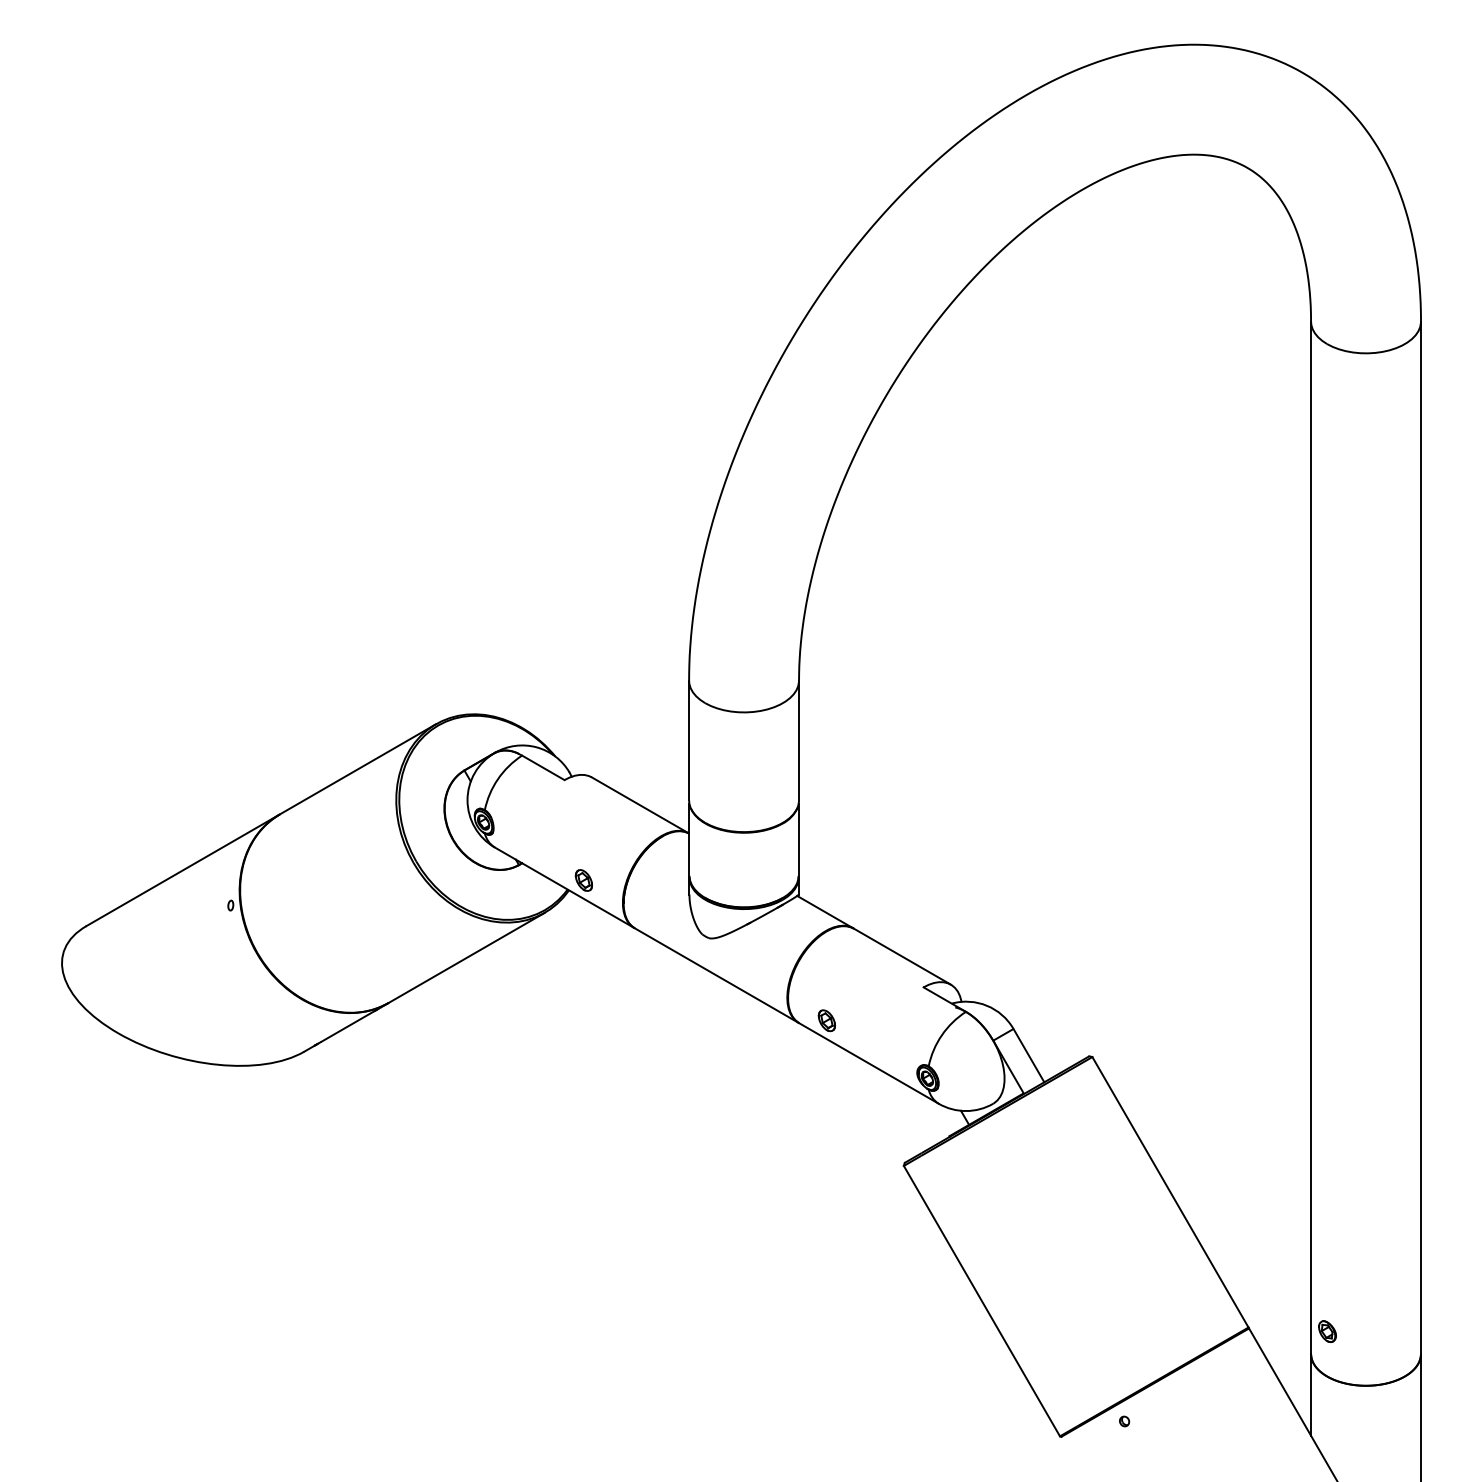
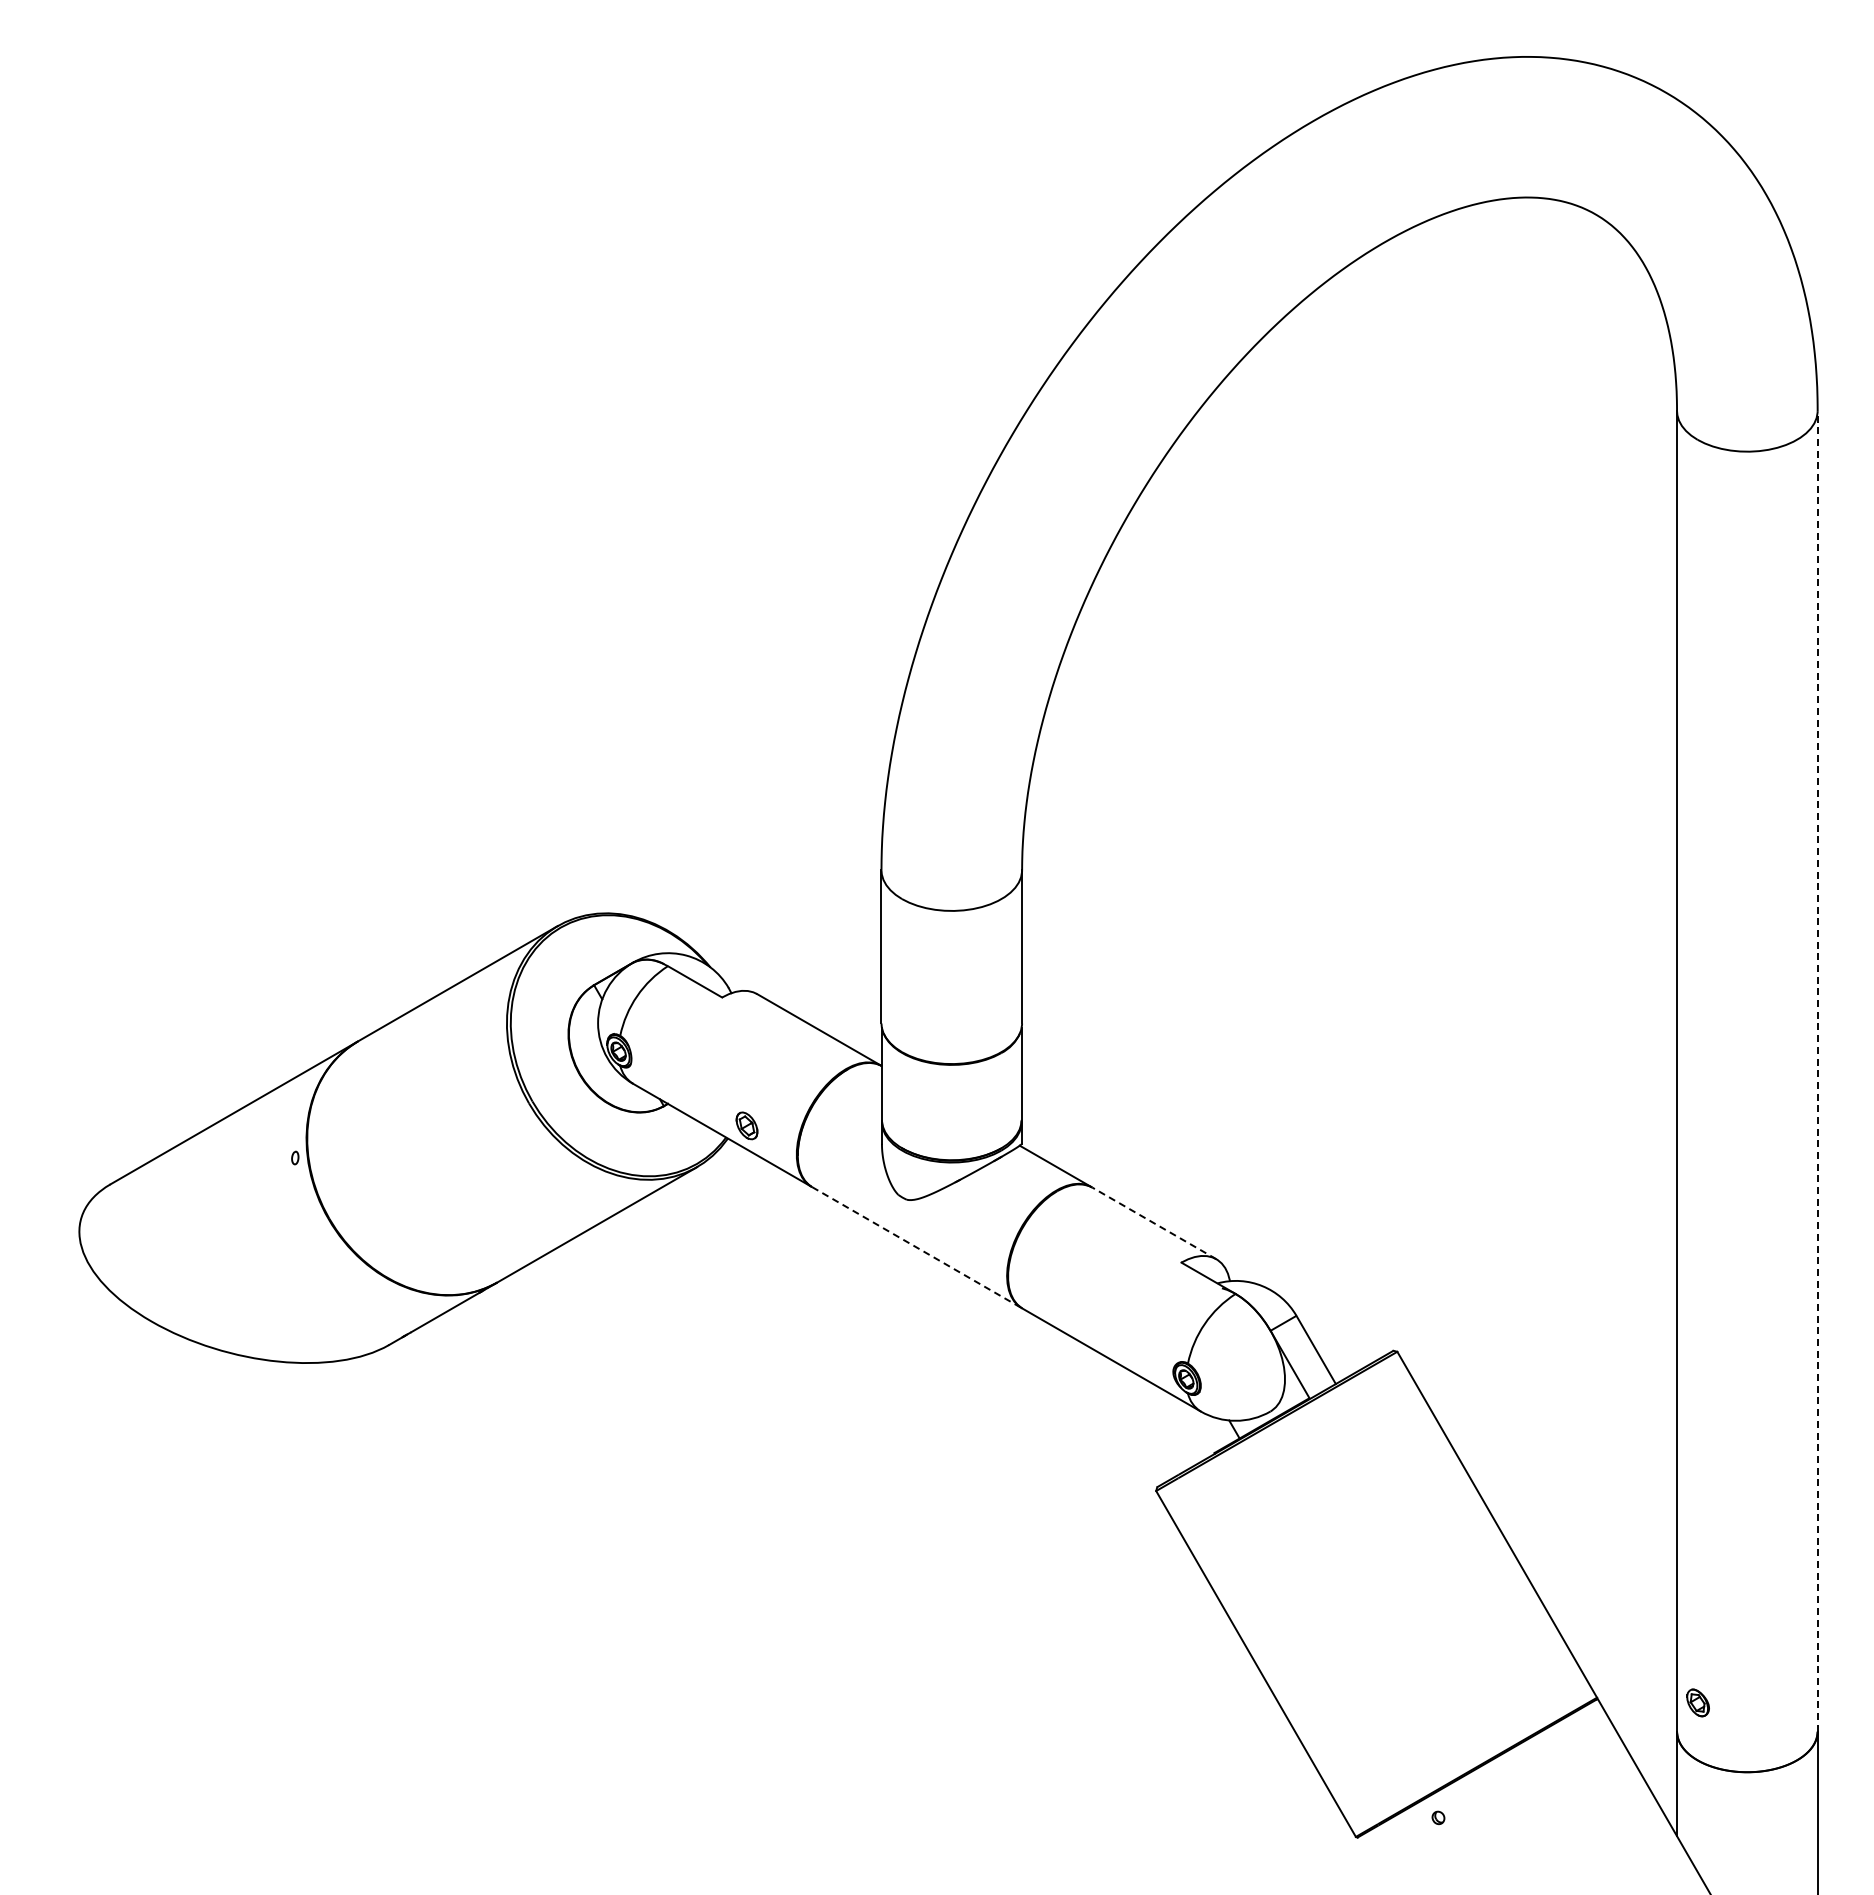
line: (1420, 837) -> (1817, 1070), solid -> dashed
line: (902, 956) -> (1154, 1223), solid -> dashed
line: (716, 975) -> (916, 1247), solid -> dashed
part: (826, 1020) -> (1057, 1305), removed

